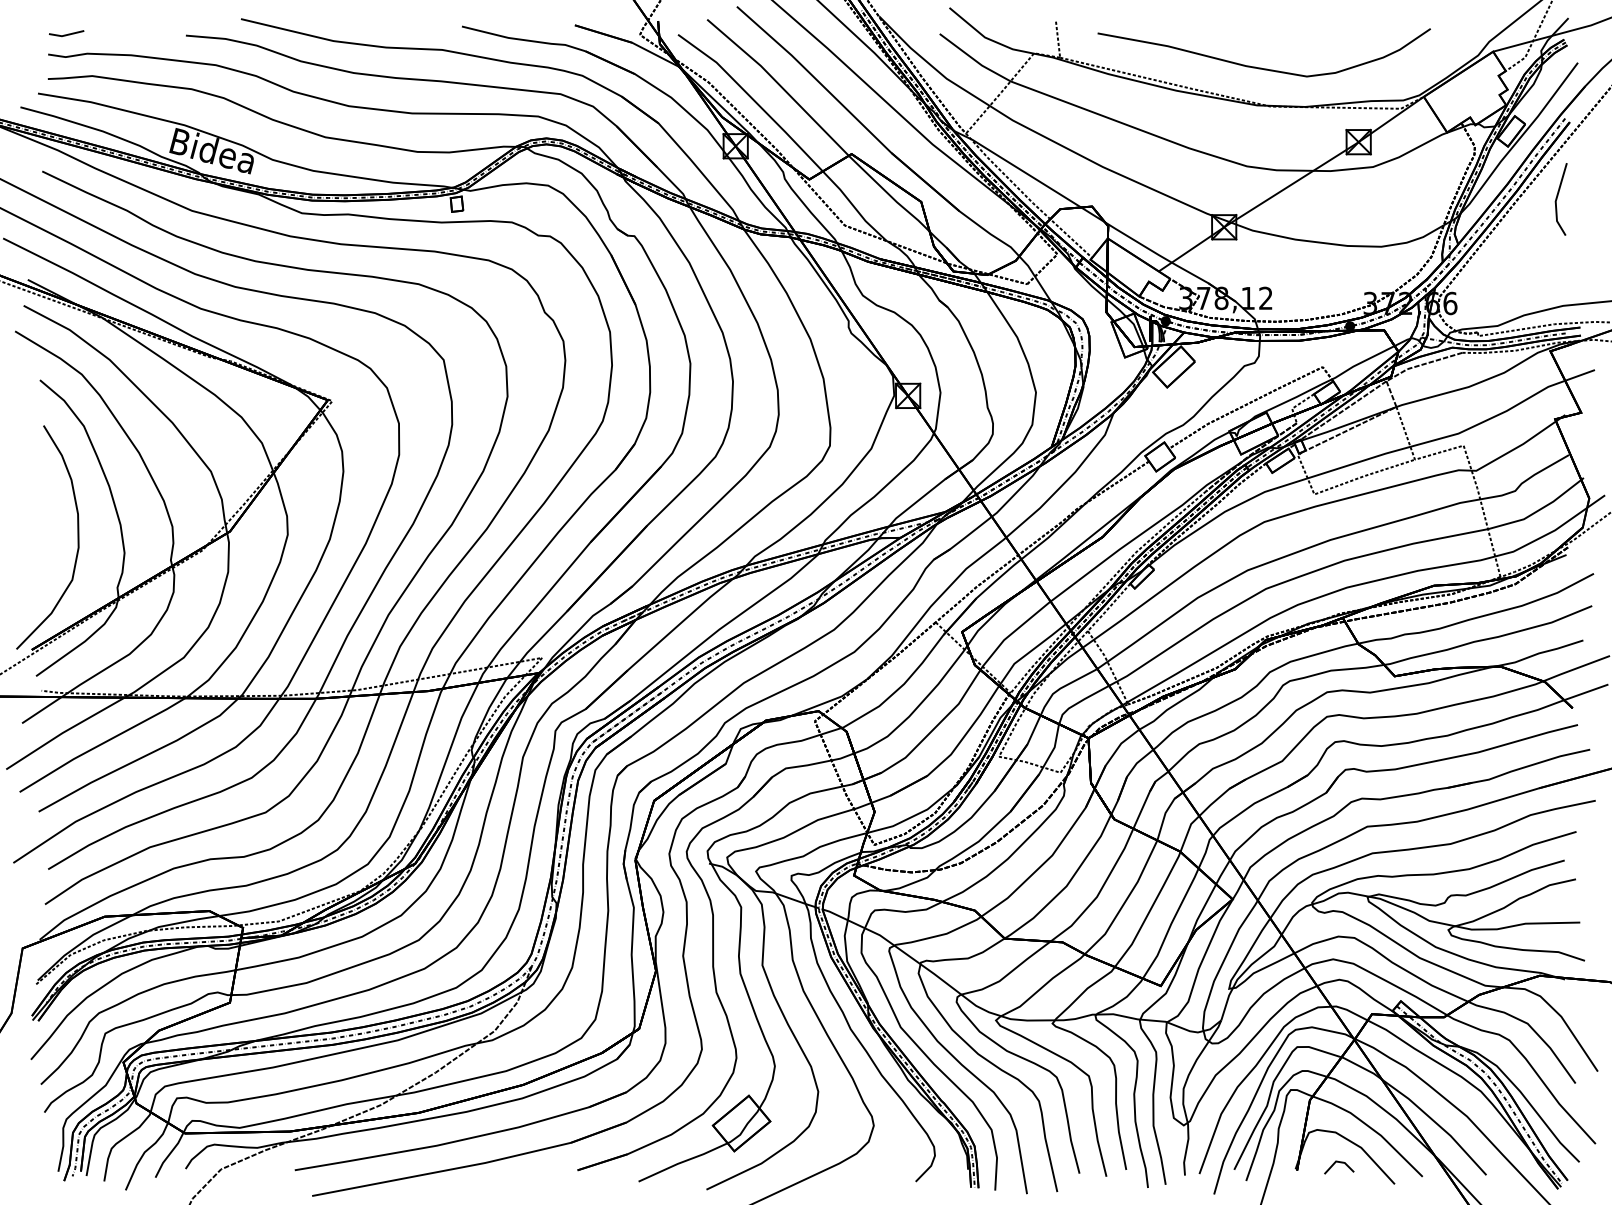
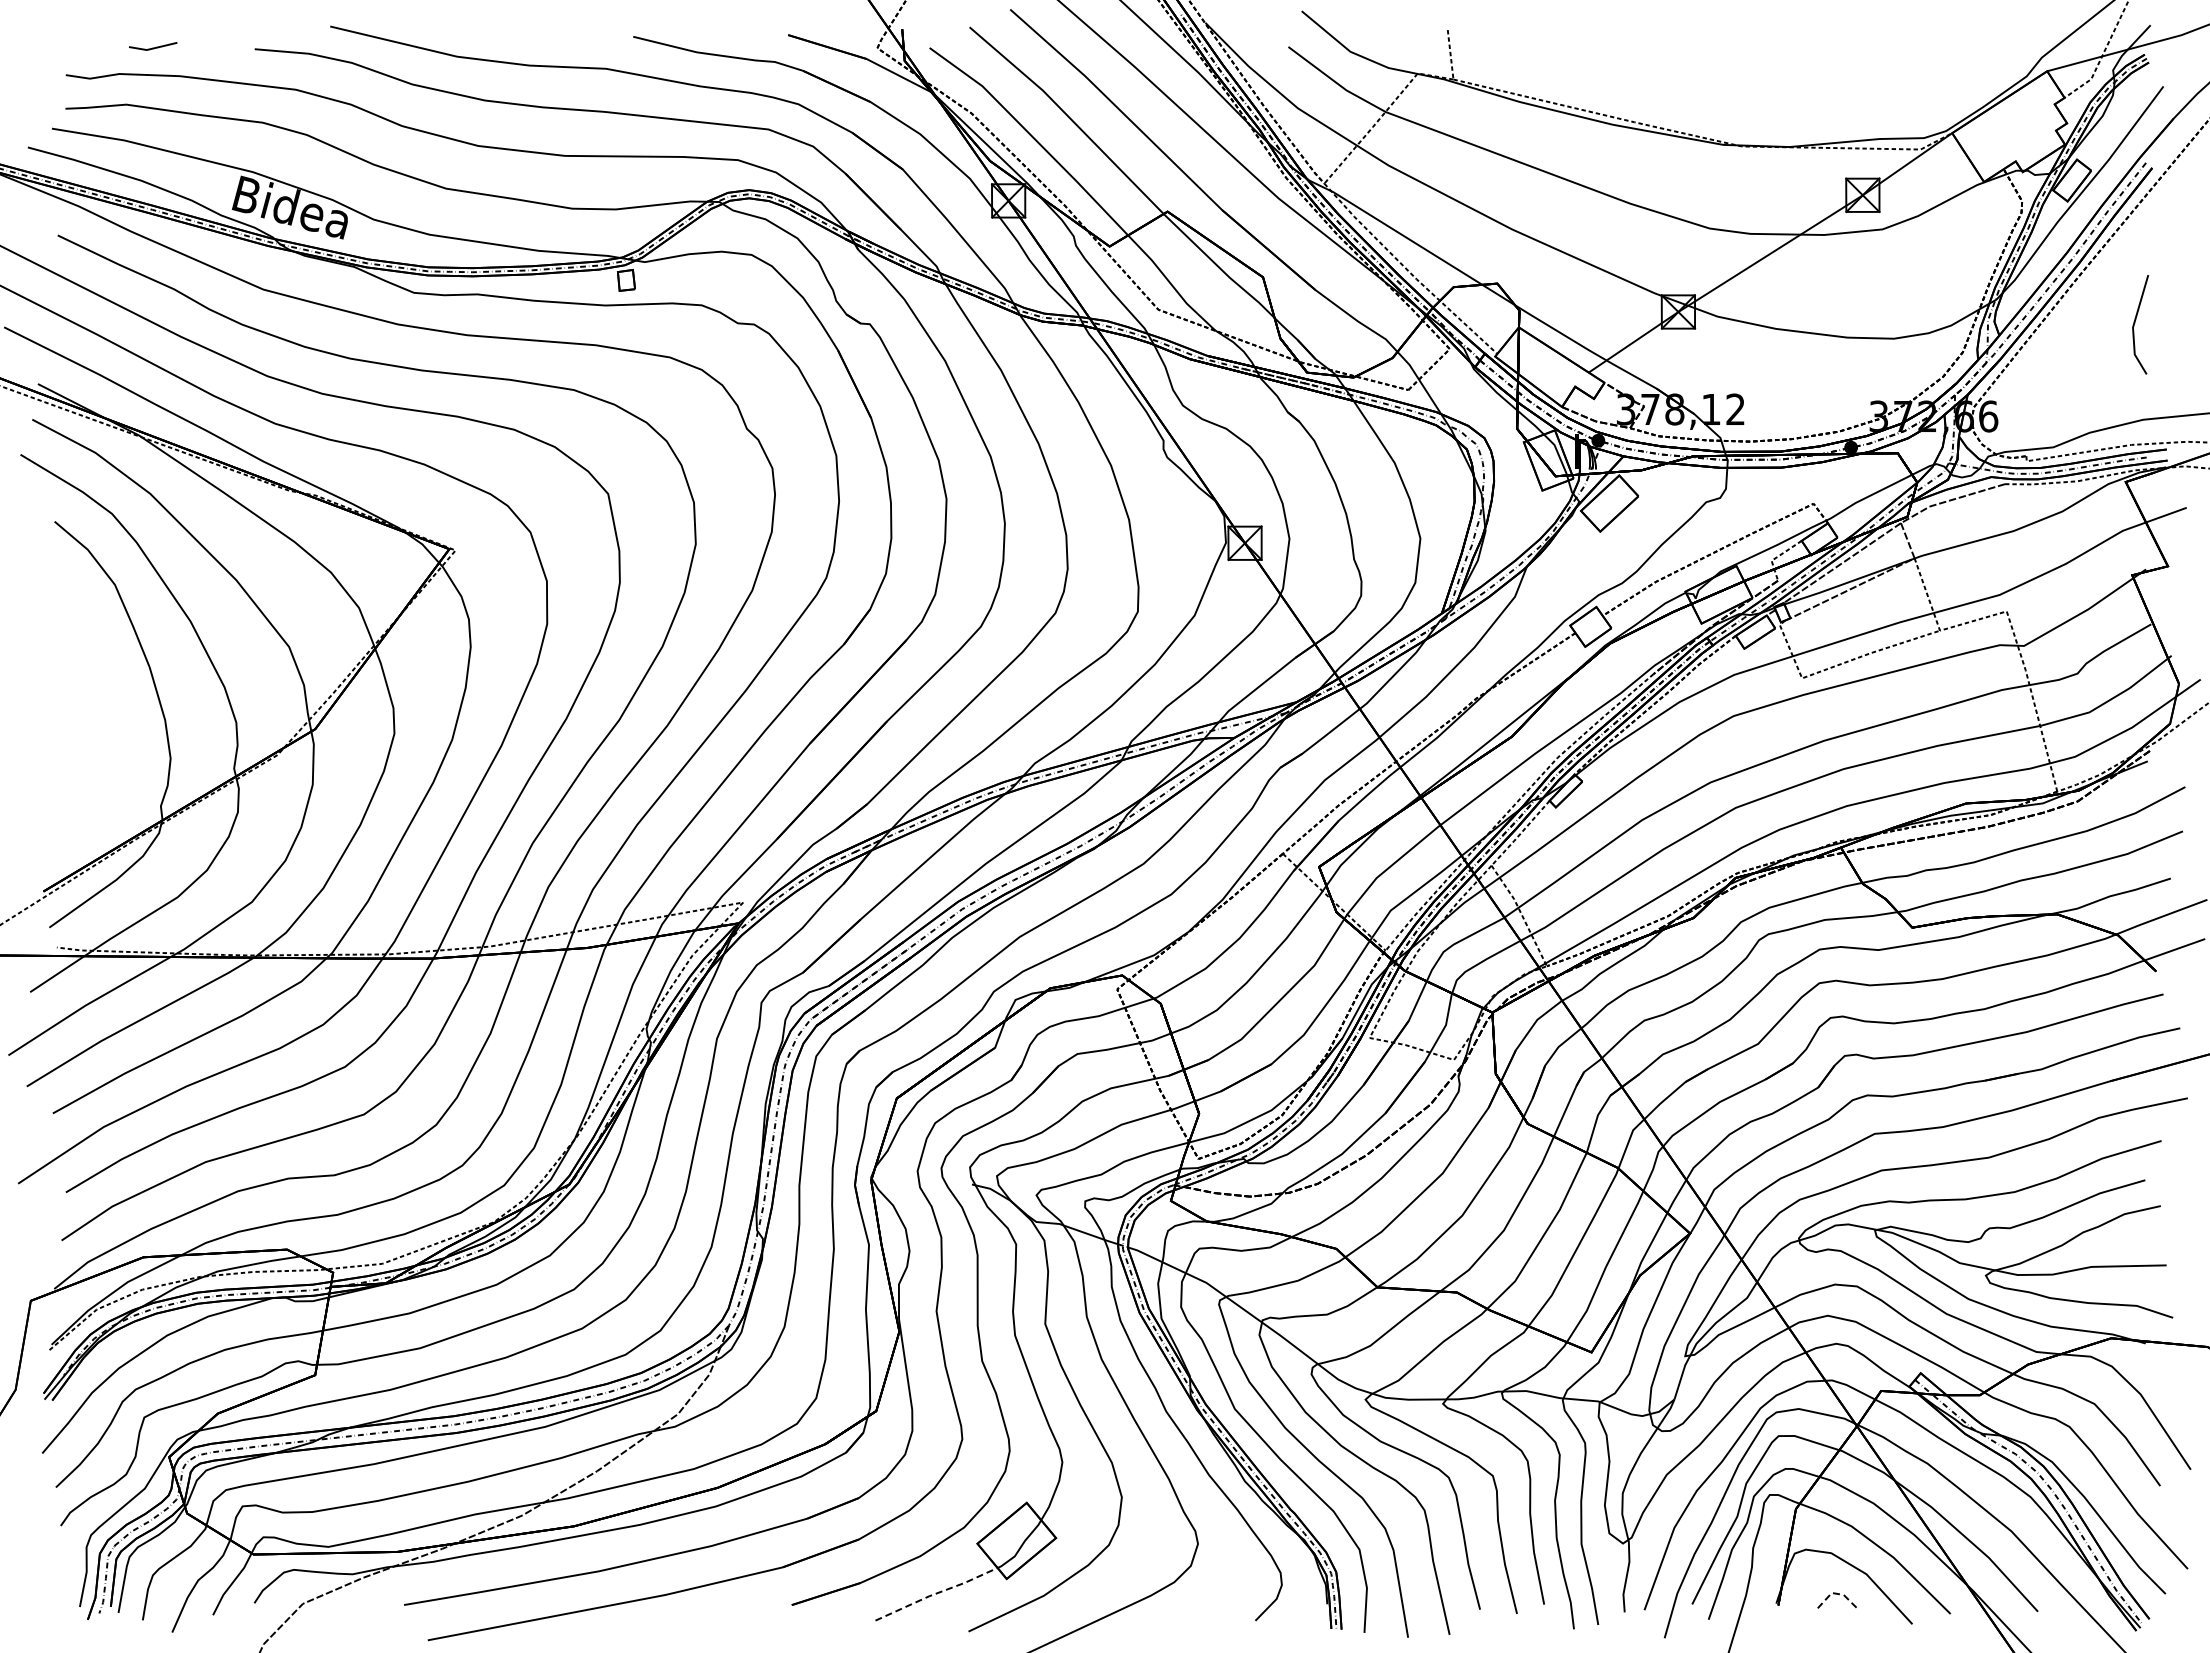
line: (66, 34) -> (153, 47), moved
curve: (1262, 67) -> (1730, 93), removed
line: (1557, 198) -> (2135, 323), moved
curve: (77, 537) -> (106, 737), removed
line: (683, 1161) -> (937, 1593), solid -> dashed
line: (1338, 1161) -> (1835, 1593), solid -> dashed

